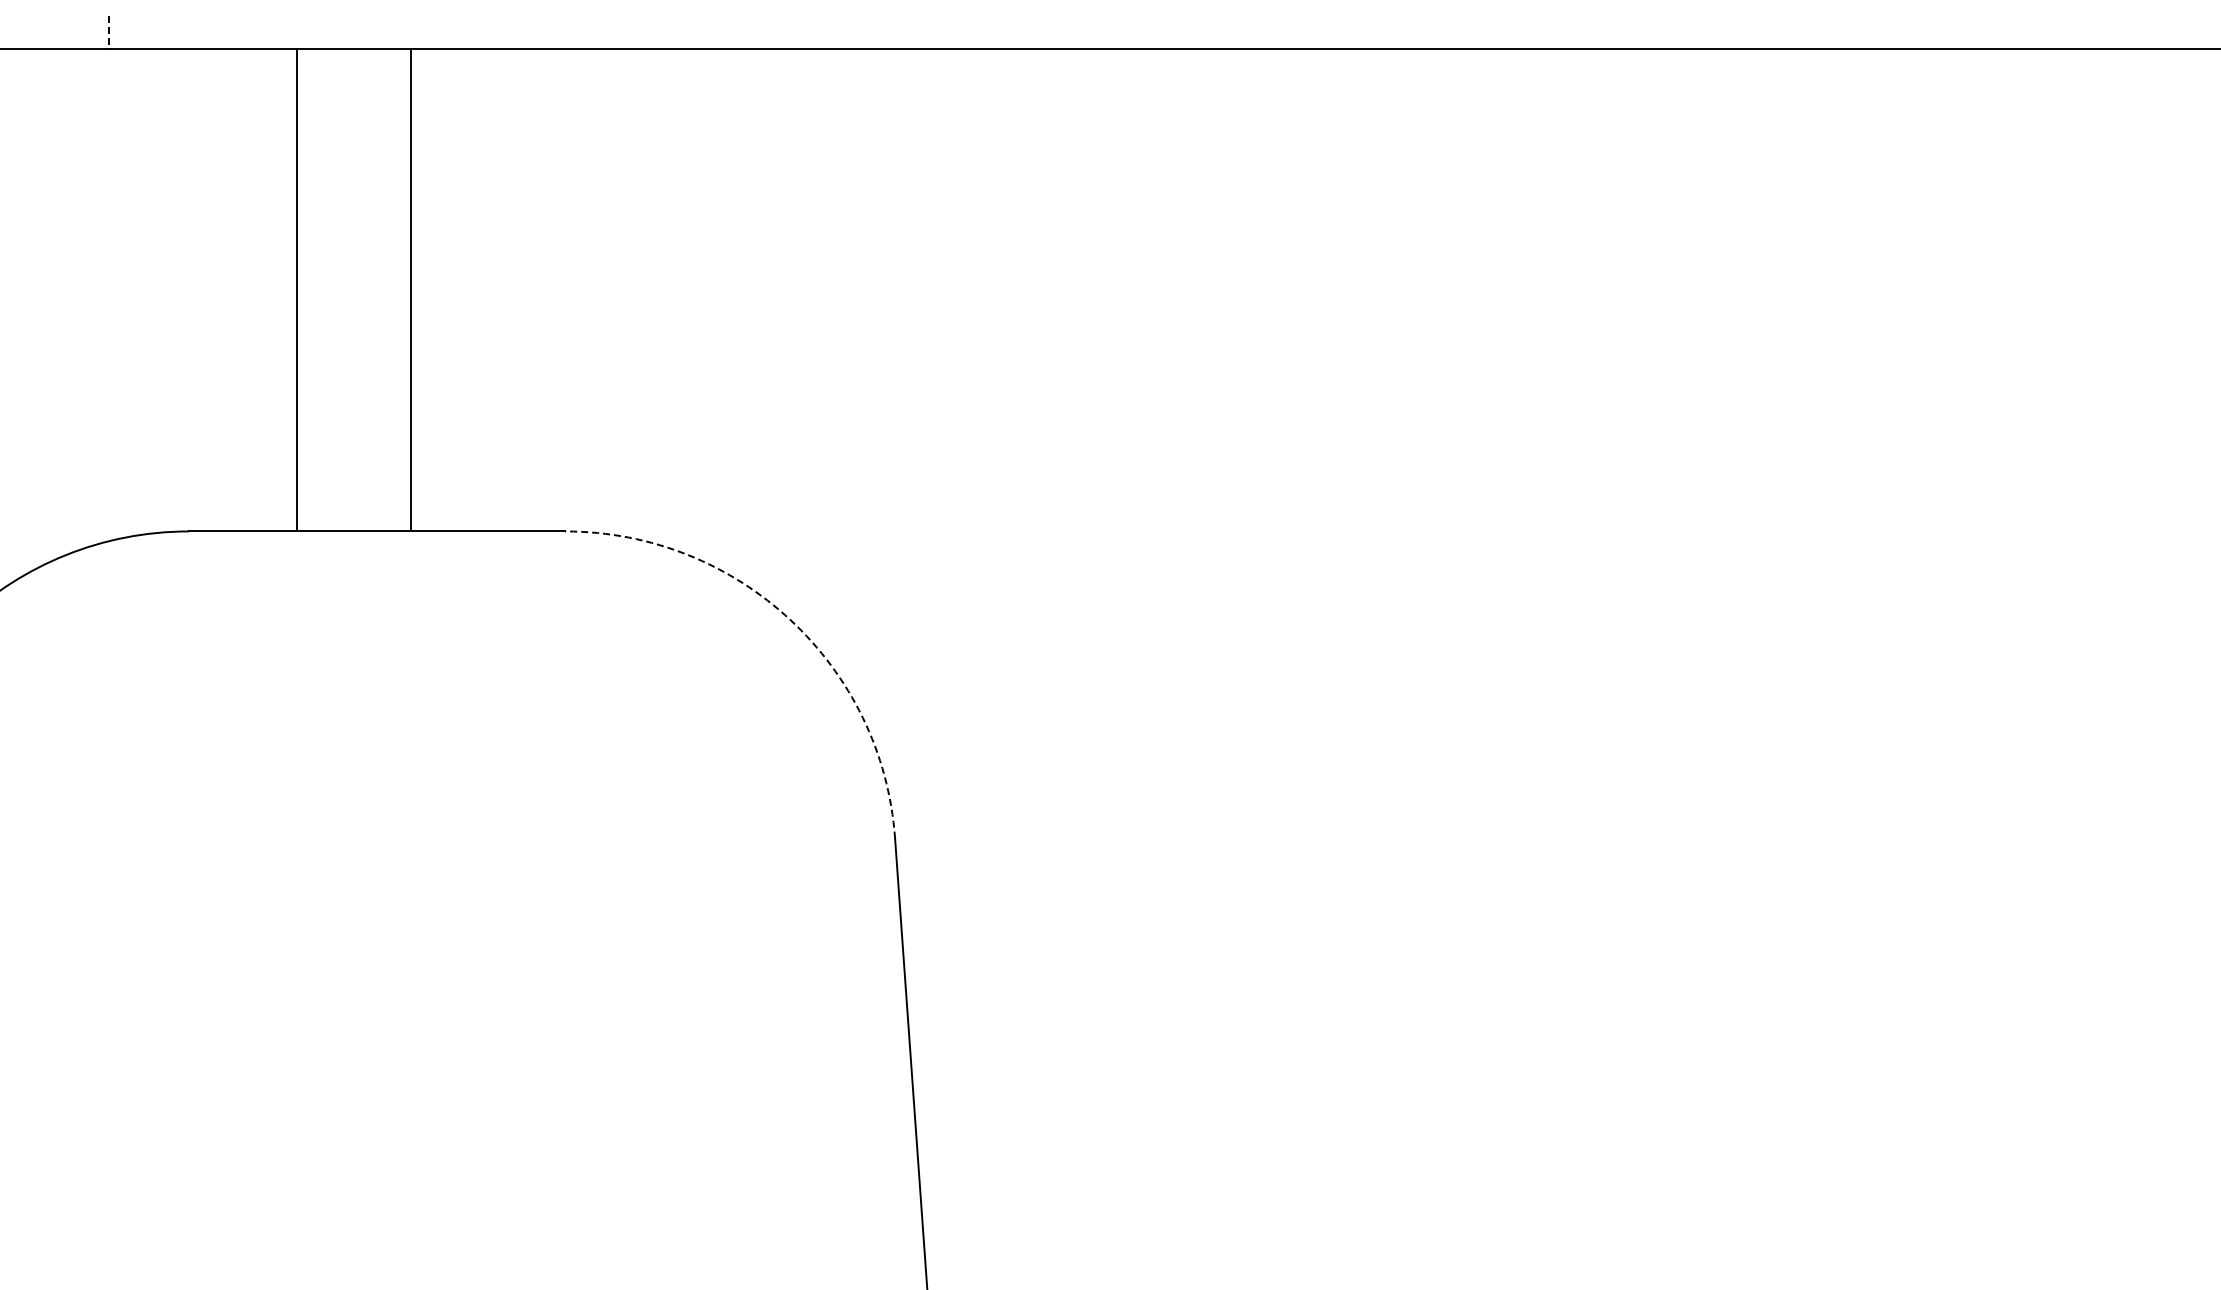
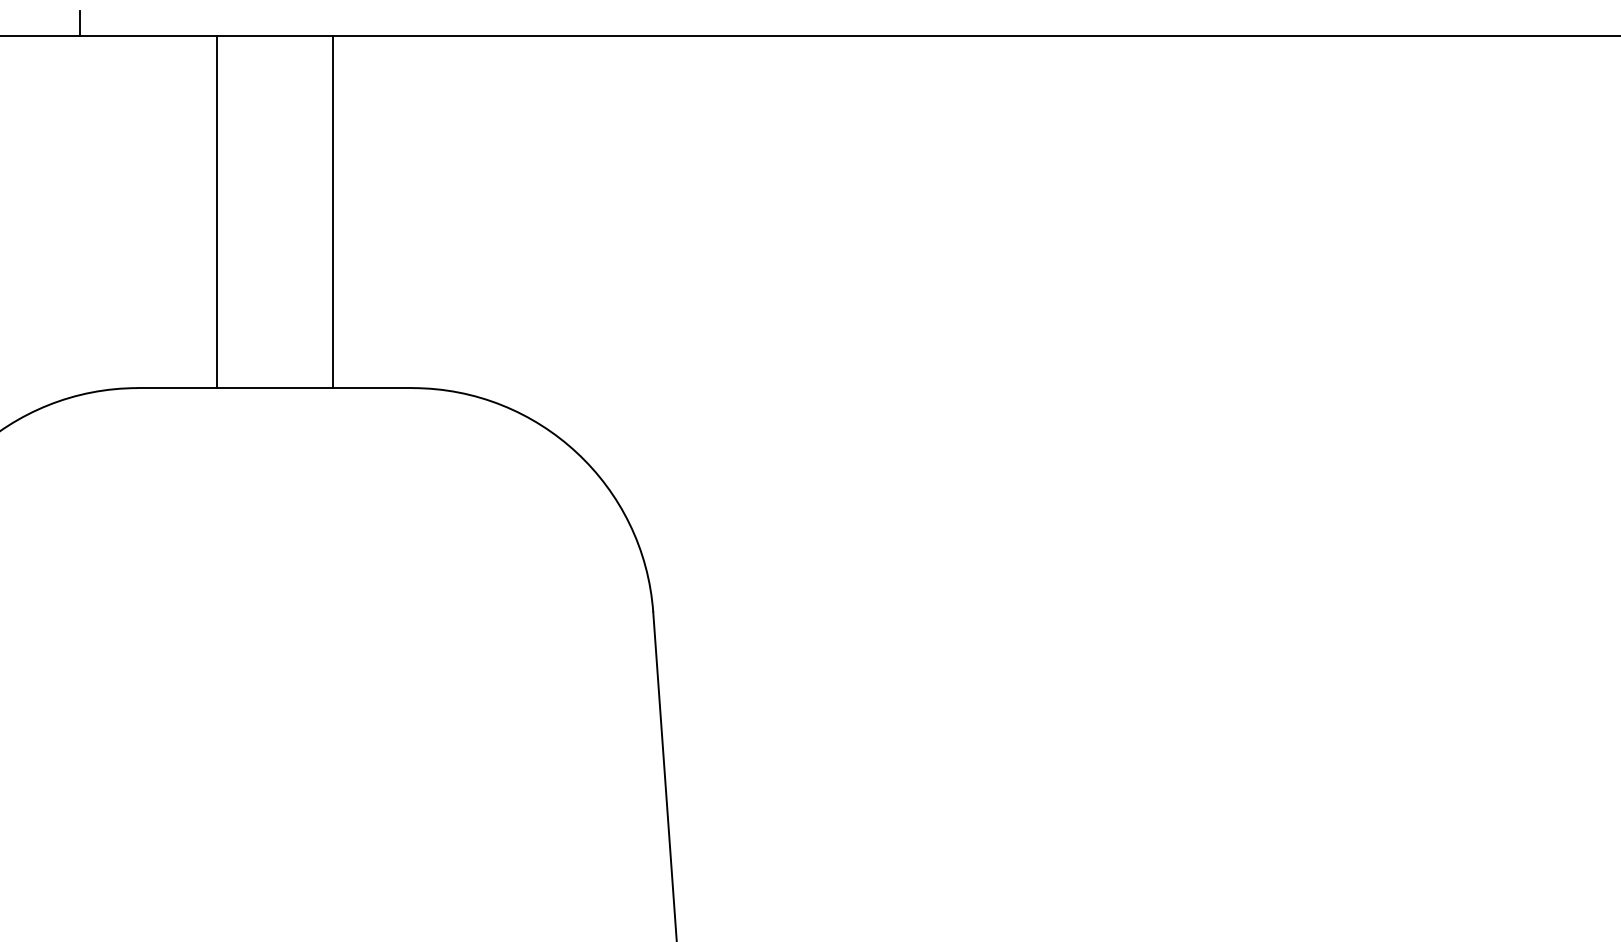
line: (109, 32) -> (79, 23), dashed -> solid
line: (410, 289) -> (333, 211), moved
arc: (790, 620) -> (576, 453), dashed -> solid

